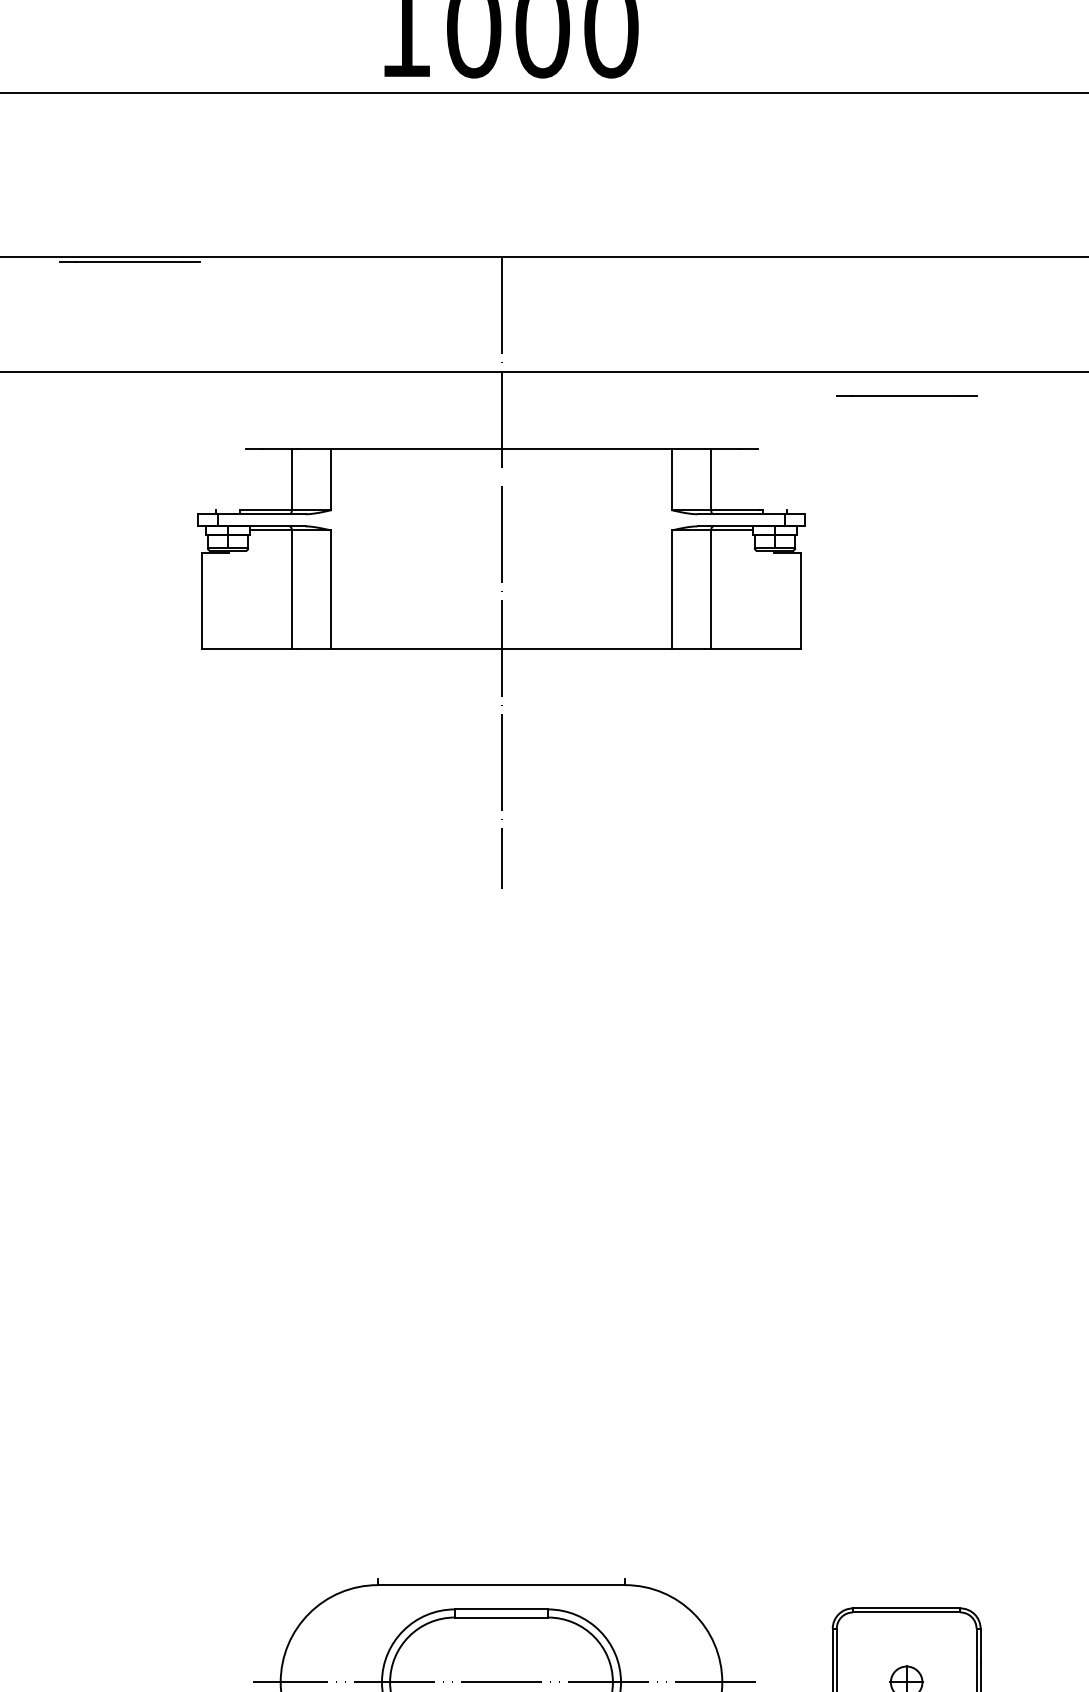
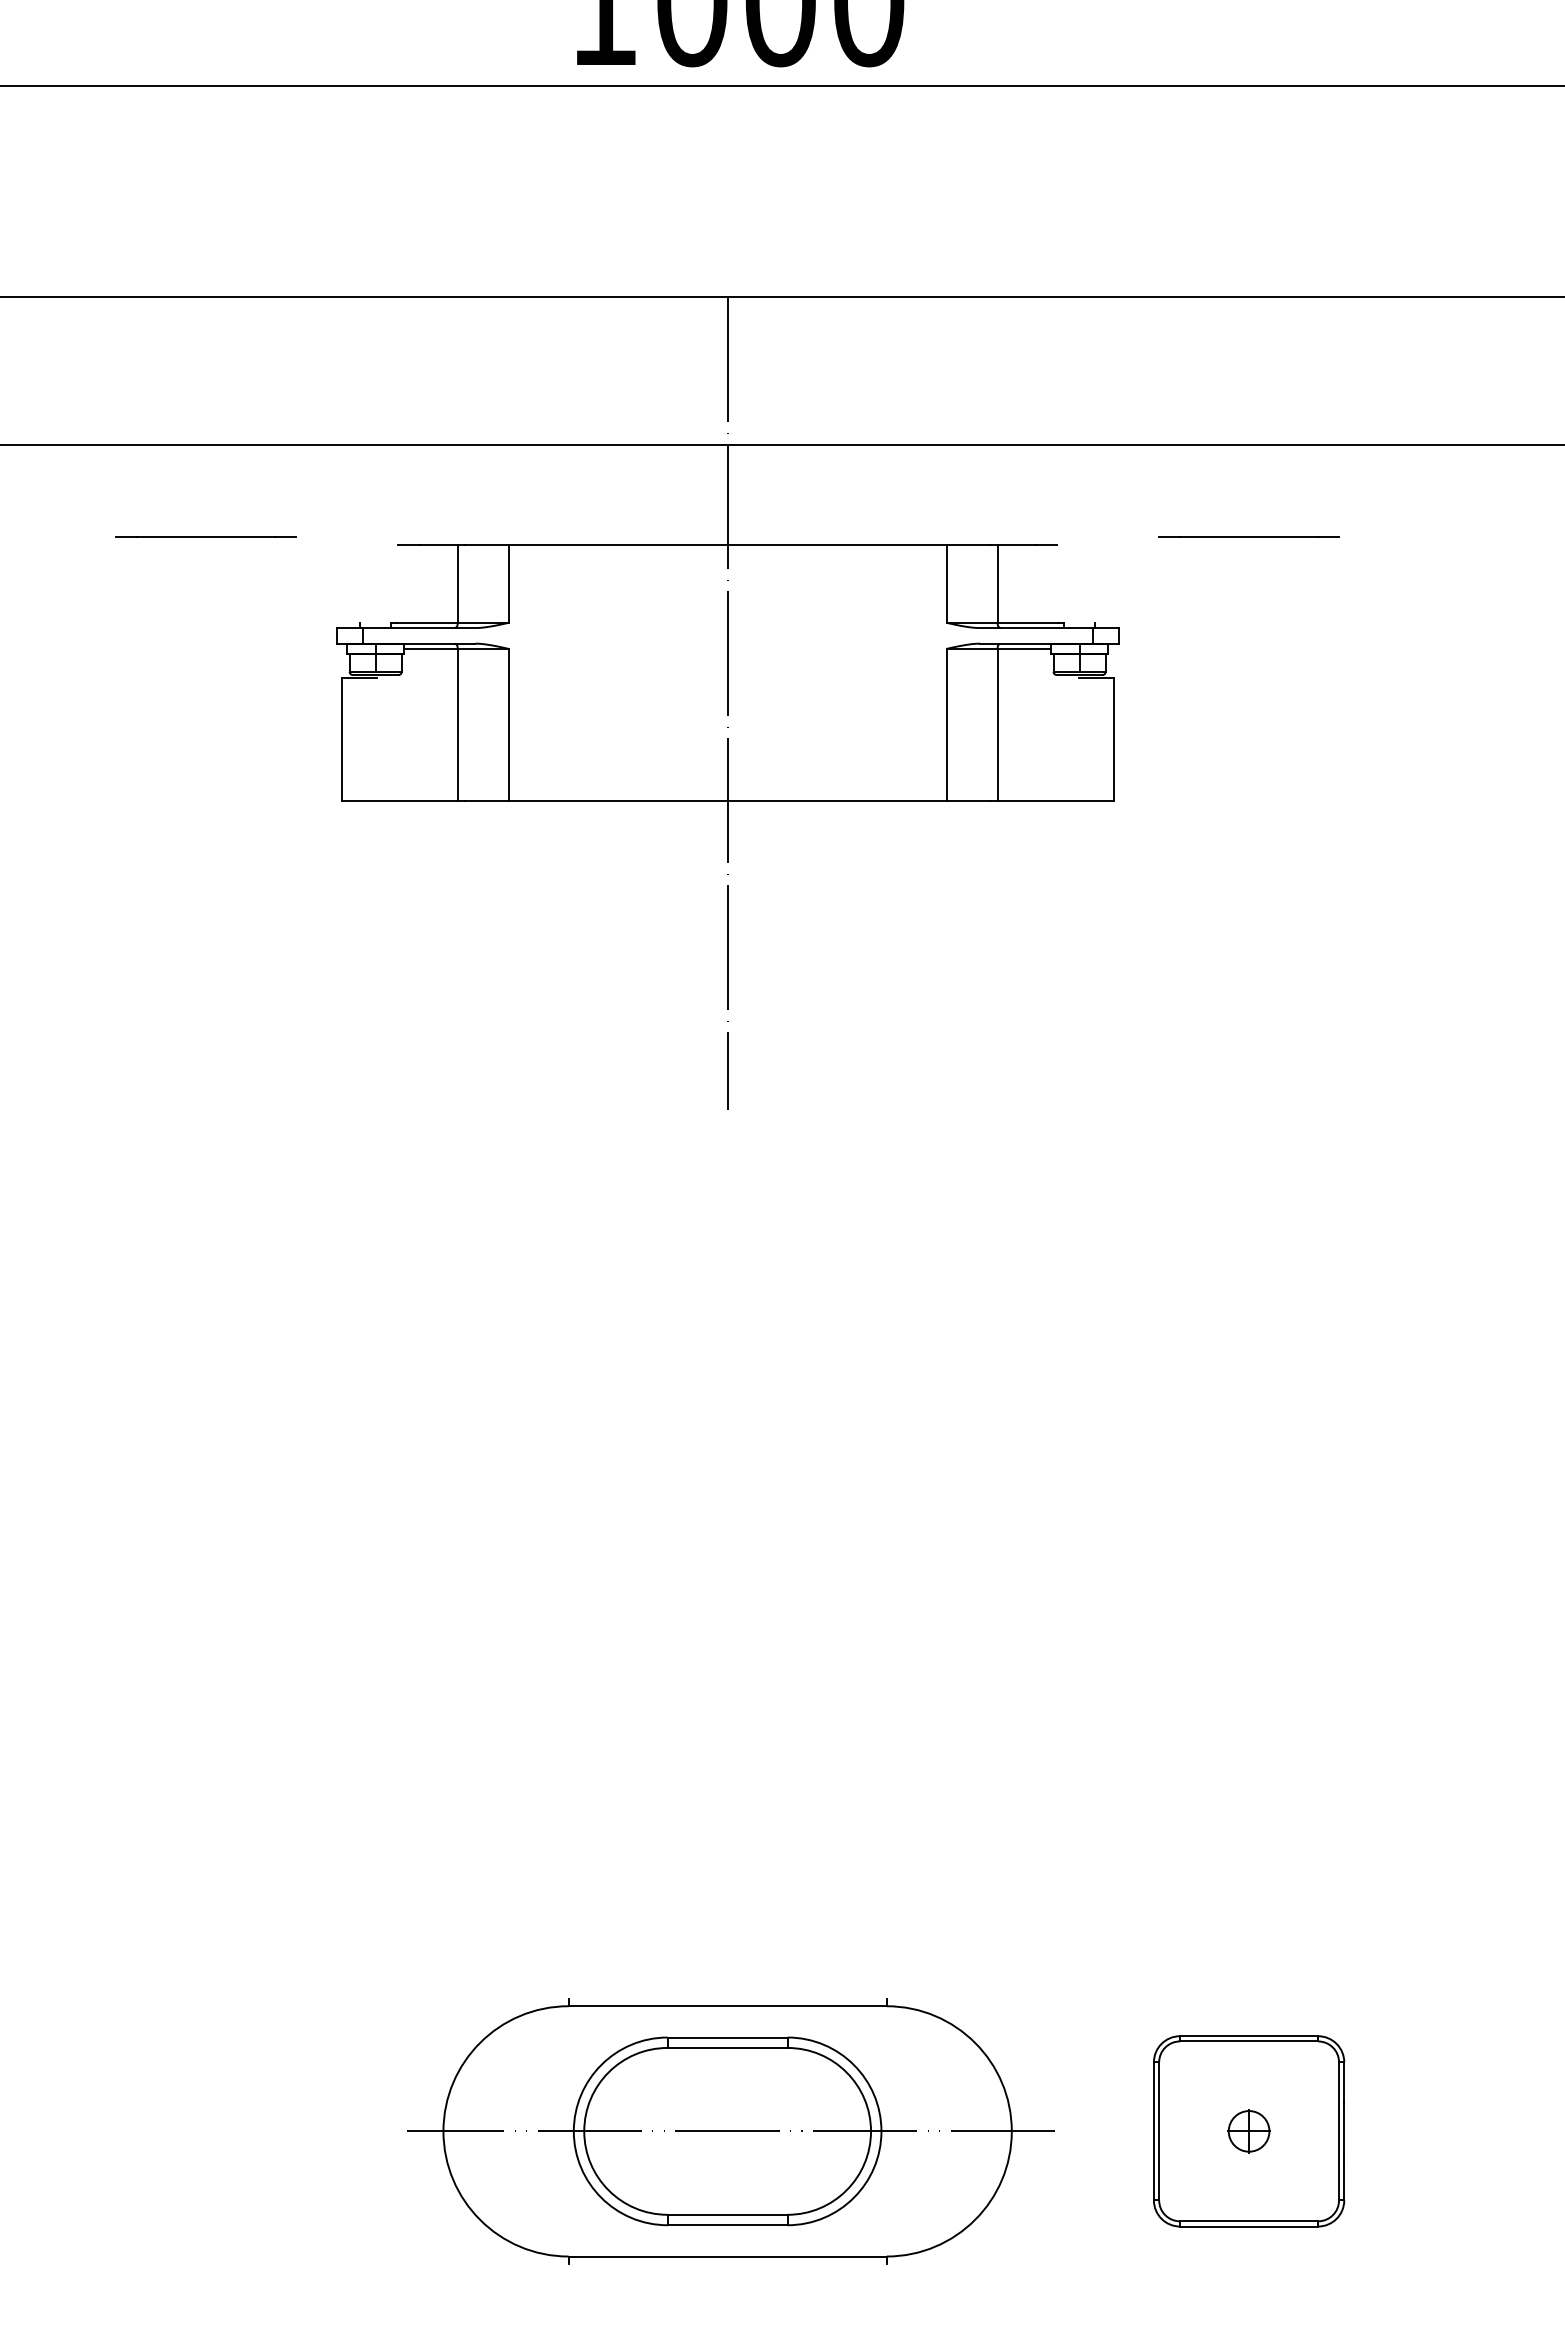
line: (129, 262) -> (205, 536), moved
line: (906, 395) -> (1248, 536), moved

